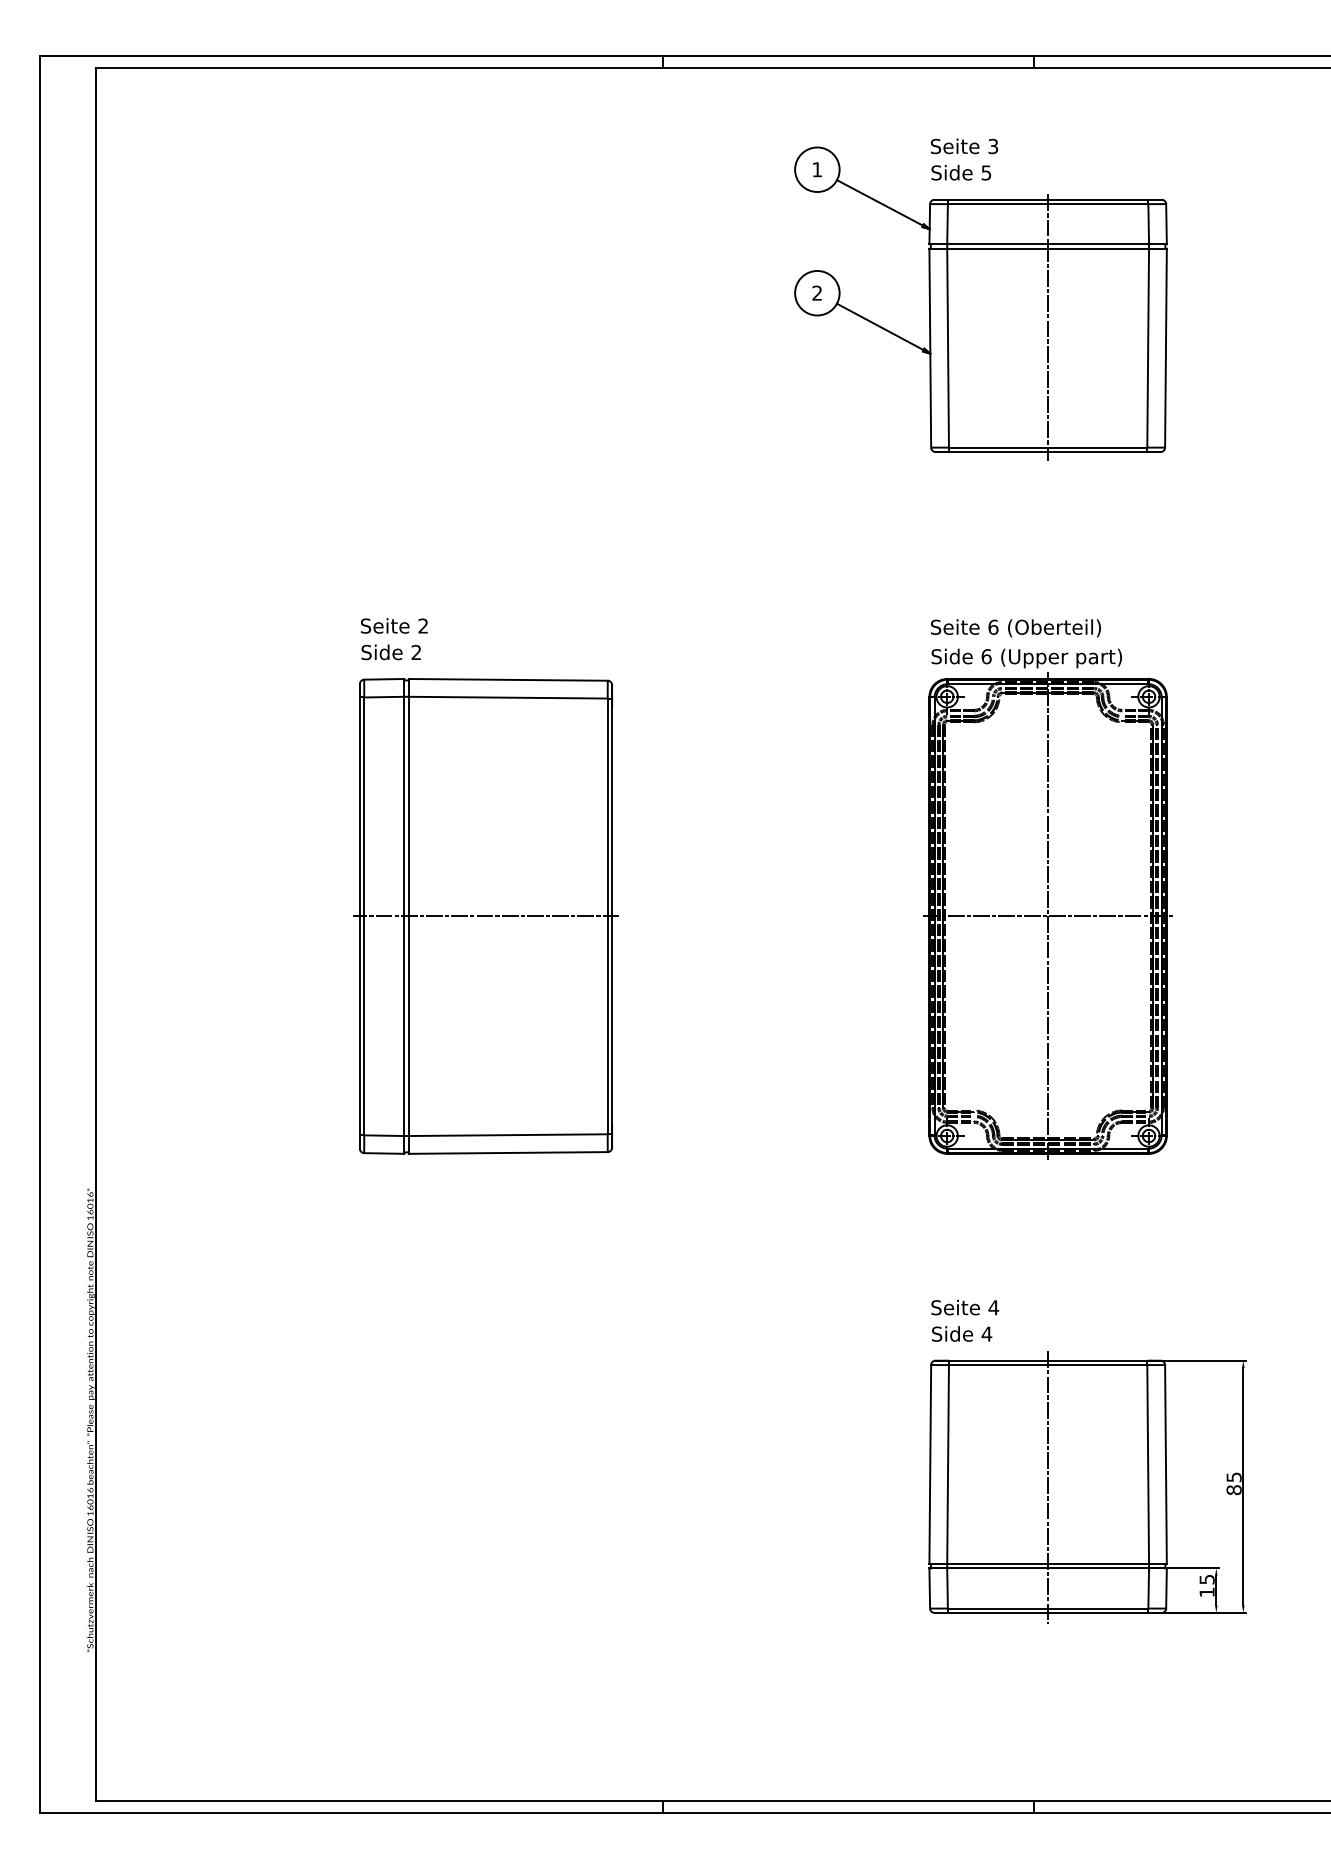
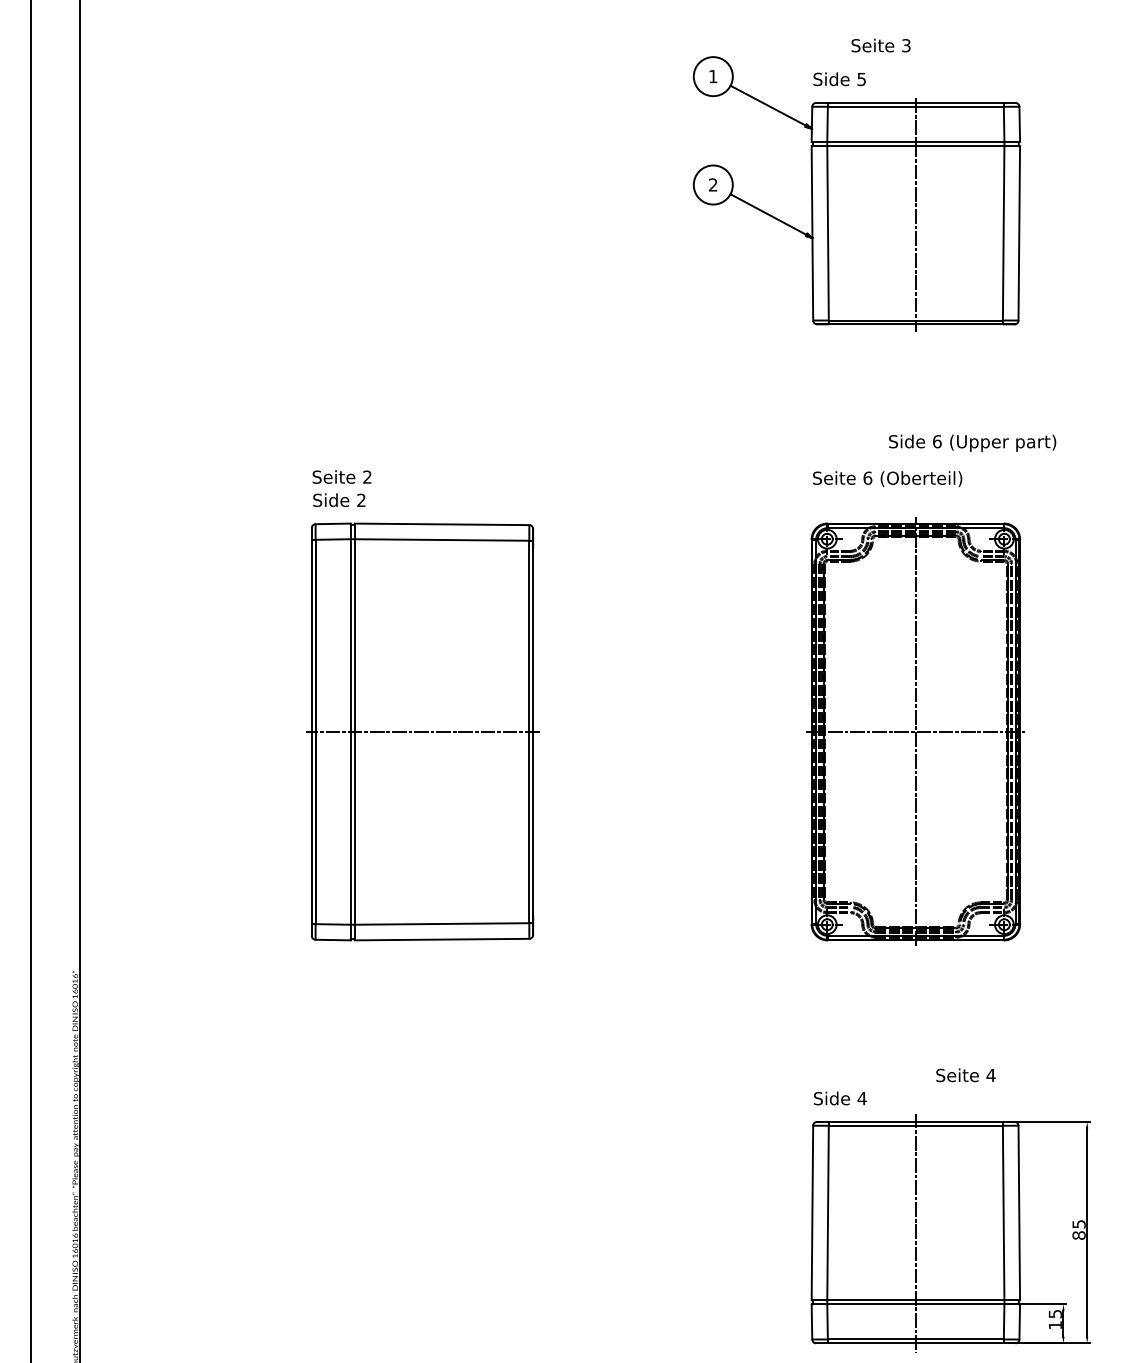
text: (964, 146) -> (881, 45), moved
text: (1026, 658) -> (972, 443), moved
text: (965, 1307) -> (966, 1075), moved

